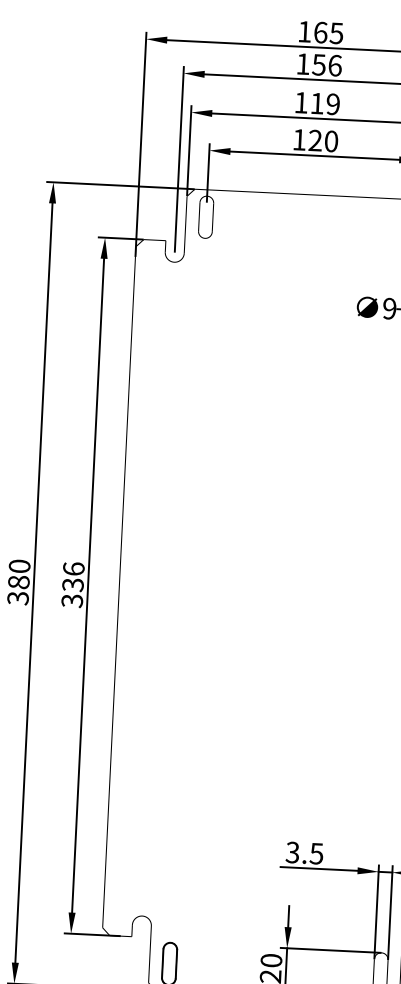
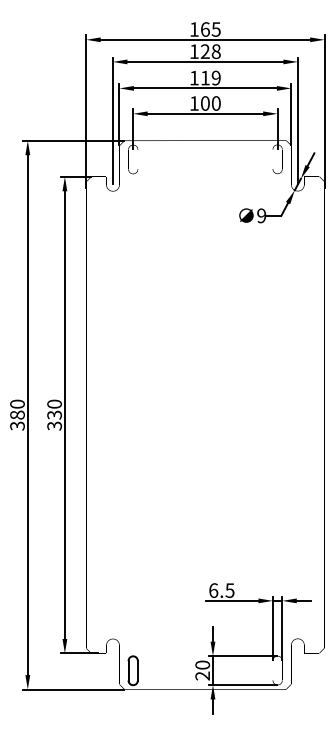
text: (326, 65) -> (210, 51), 156 -> 128
text: (314, 140) -> (204, 103), 120 -> 100
text: (73, 567) -> (54, 403), 336 -> 330
text: (292, 852) -> (213, 590), 3.5 -> 6.5

